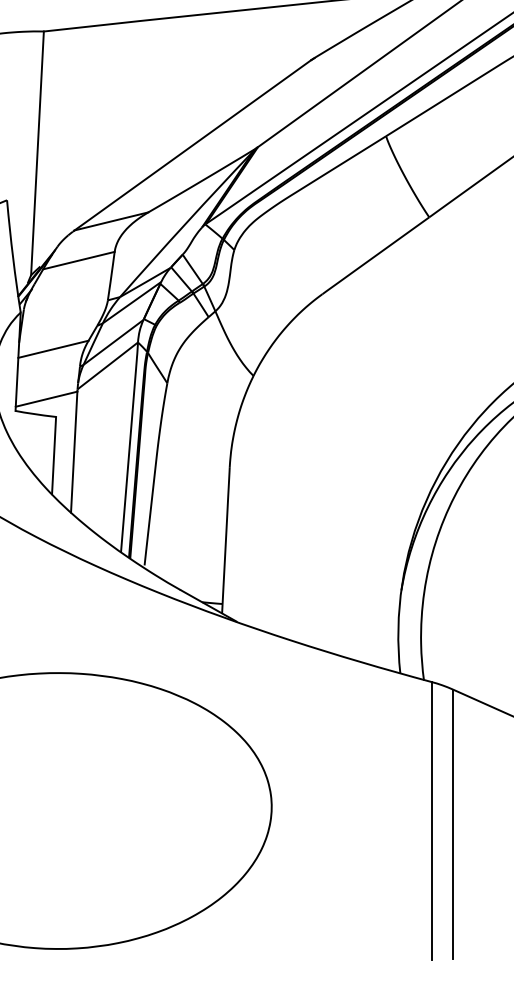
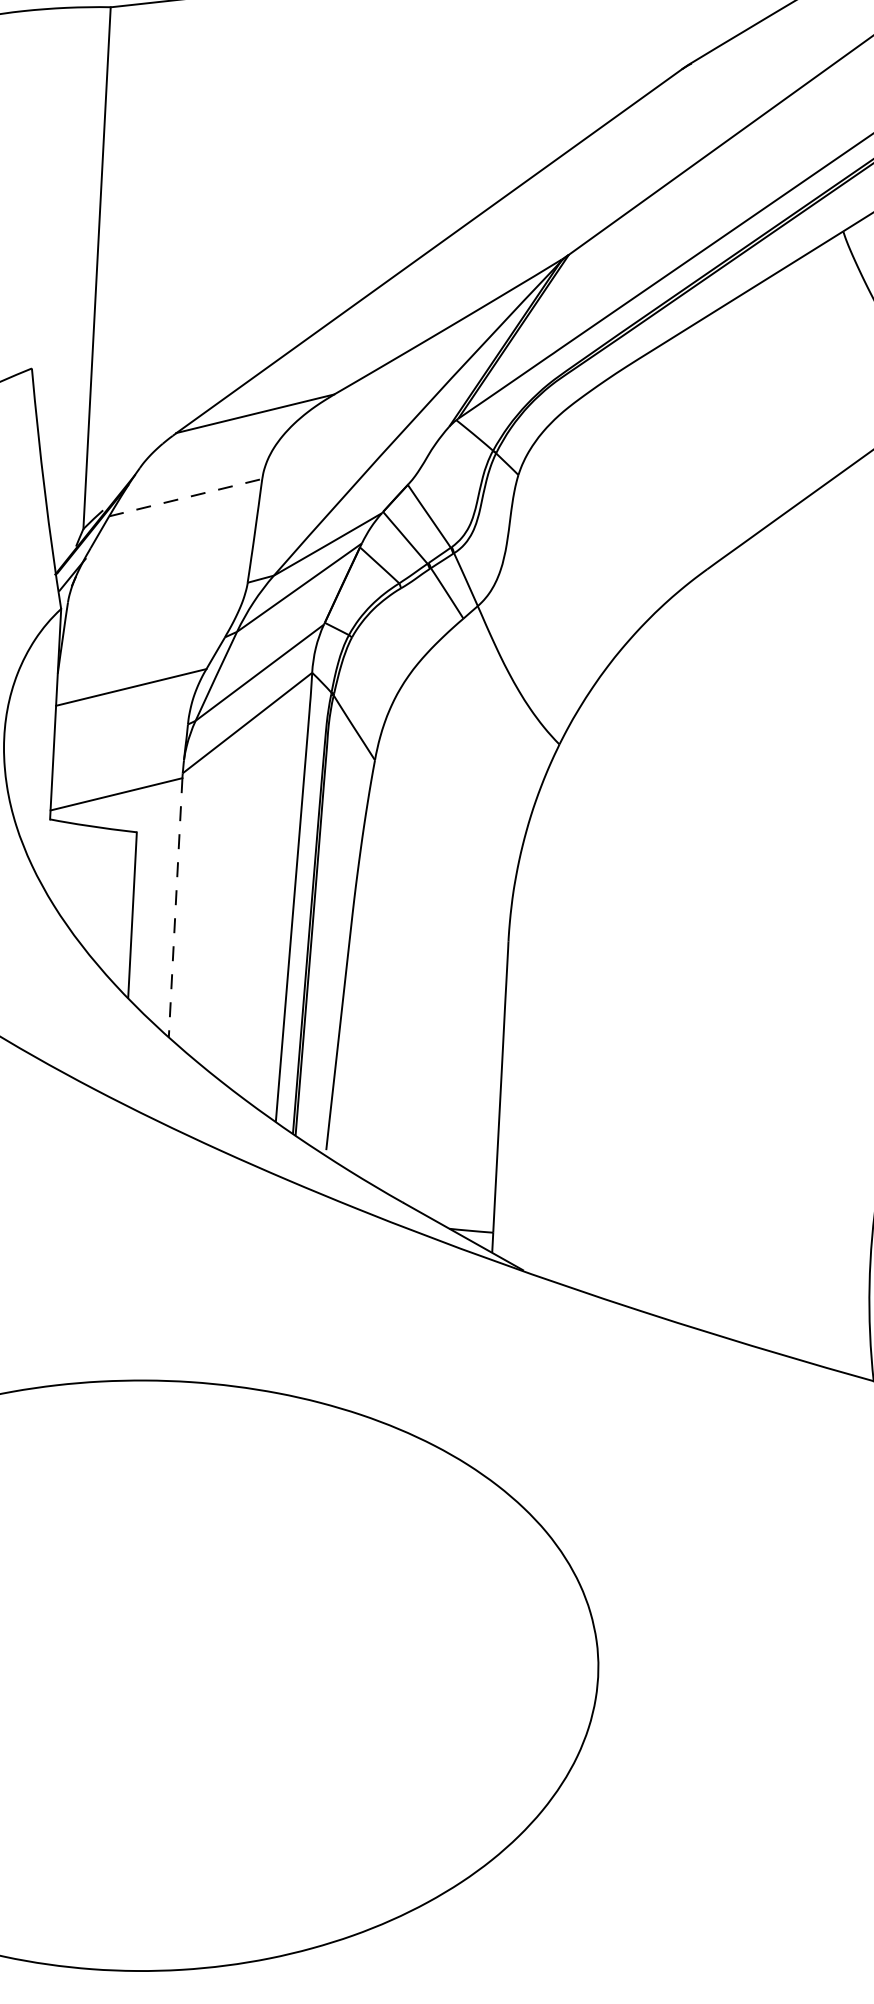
line: (78, 260) -> (184, 497), solid -> dashed
line: (74, 452) -> (176, 908), solid -> dashed

